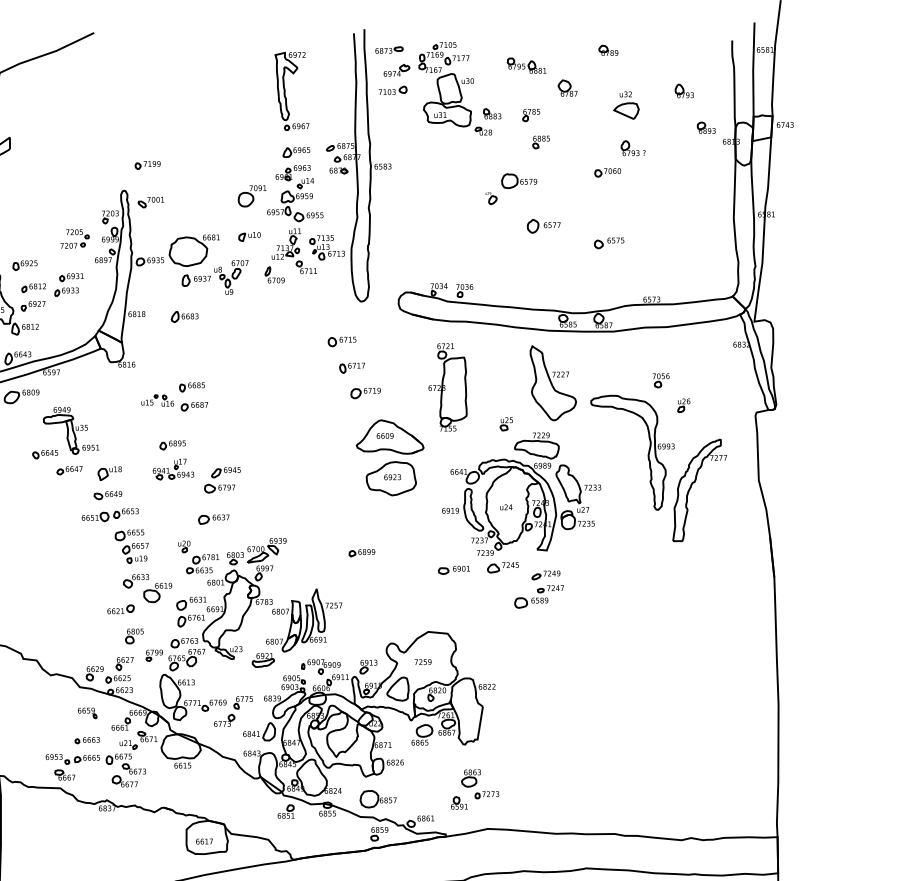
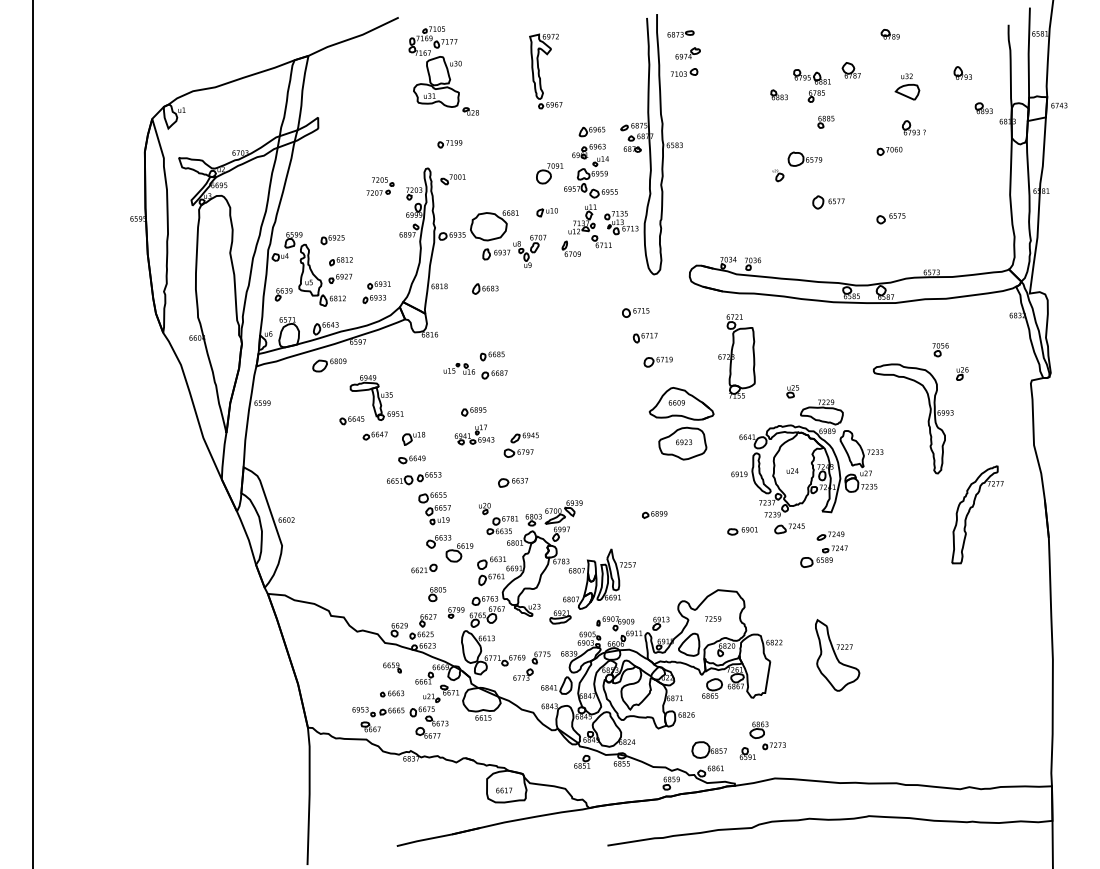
part: (526, 65) -> (811, 76), moved
part: (454, 88) -> (443, 70), moved
part: (291, 91) -> (545, 71), moved
part: (75, 238) -> (380, 186), moved
part: (68, 284) -> (376, 292), moved
part: (553, 383) -> (837, 655), moved
part: (692, 486) -> (970, 511), moved
part: (377, 798) -> (708, 749), moved

